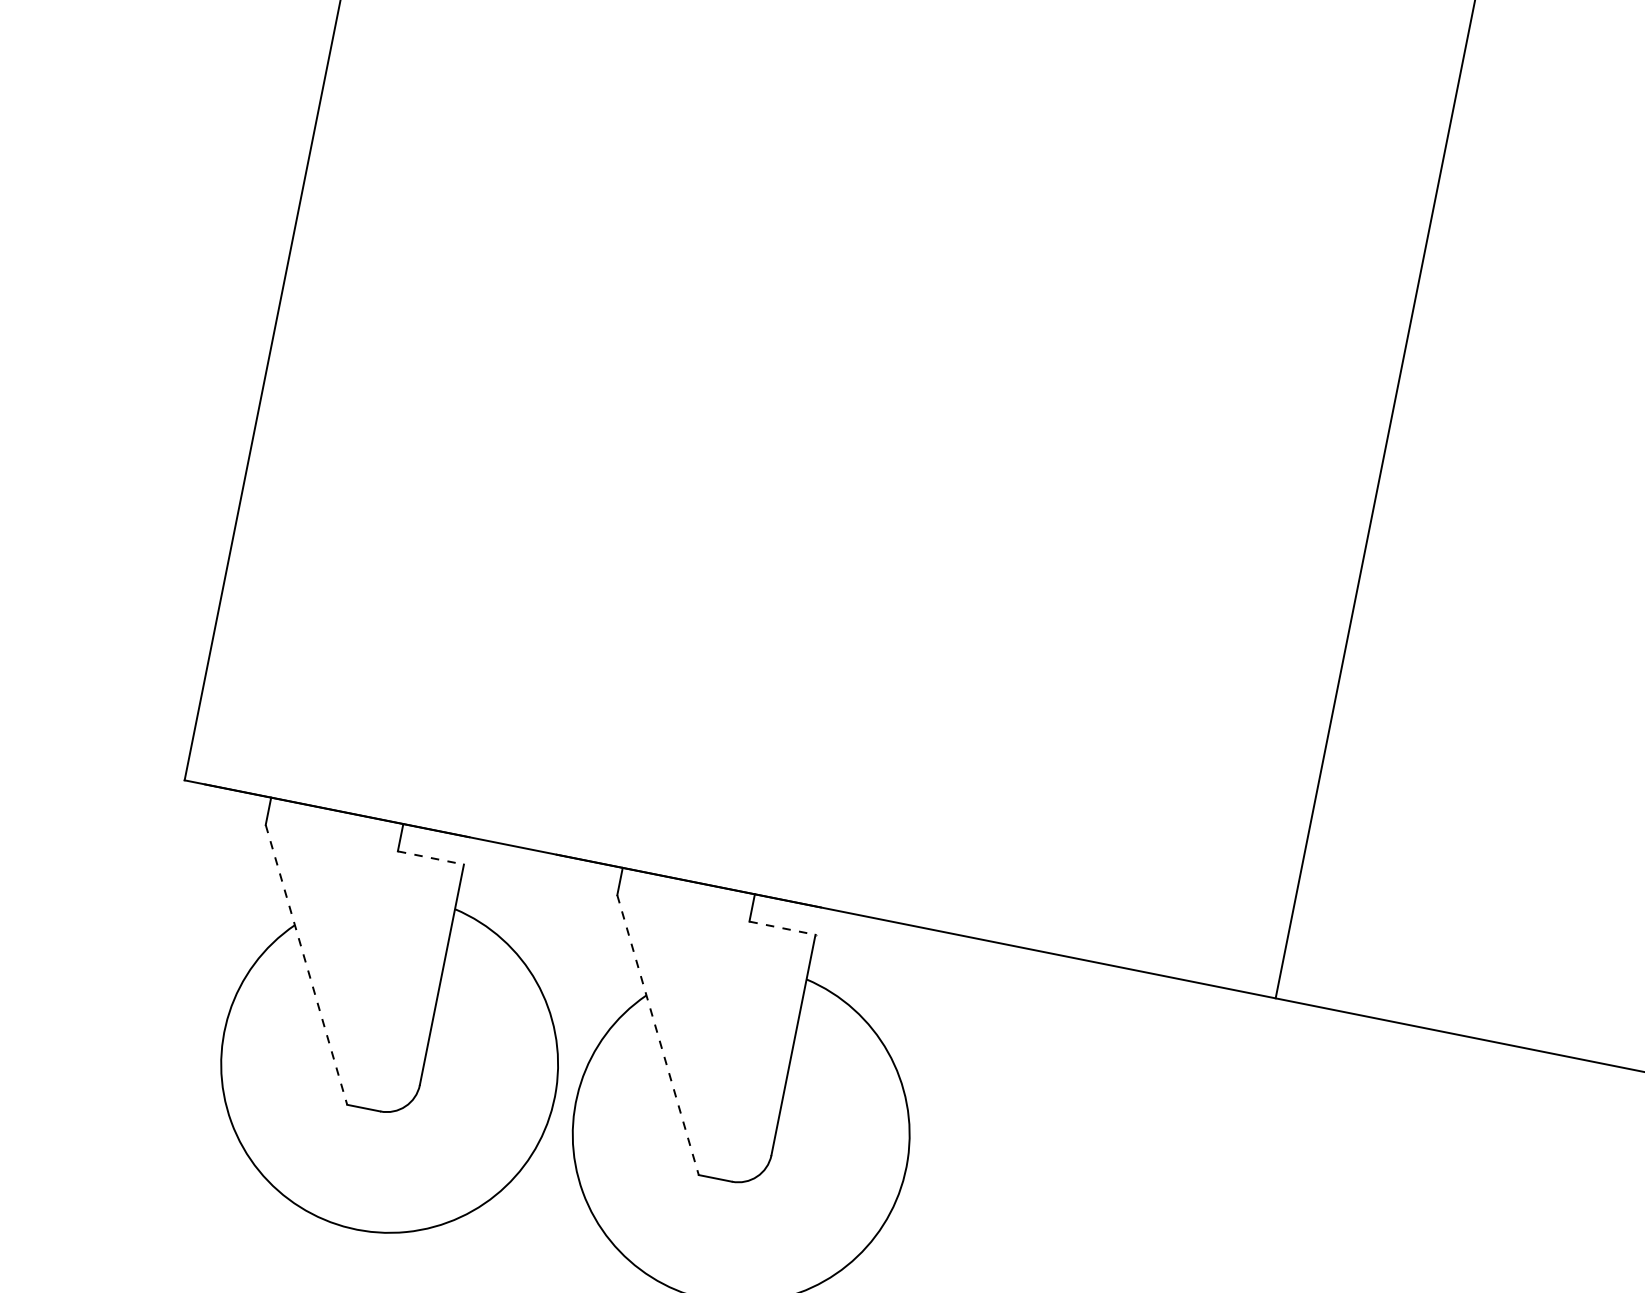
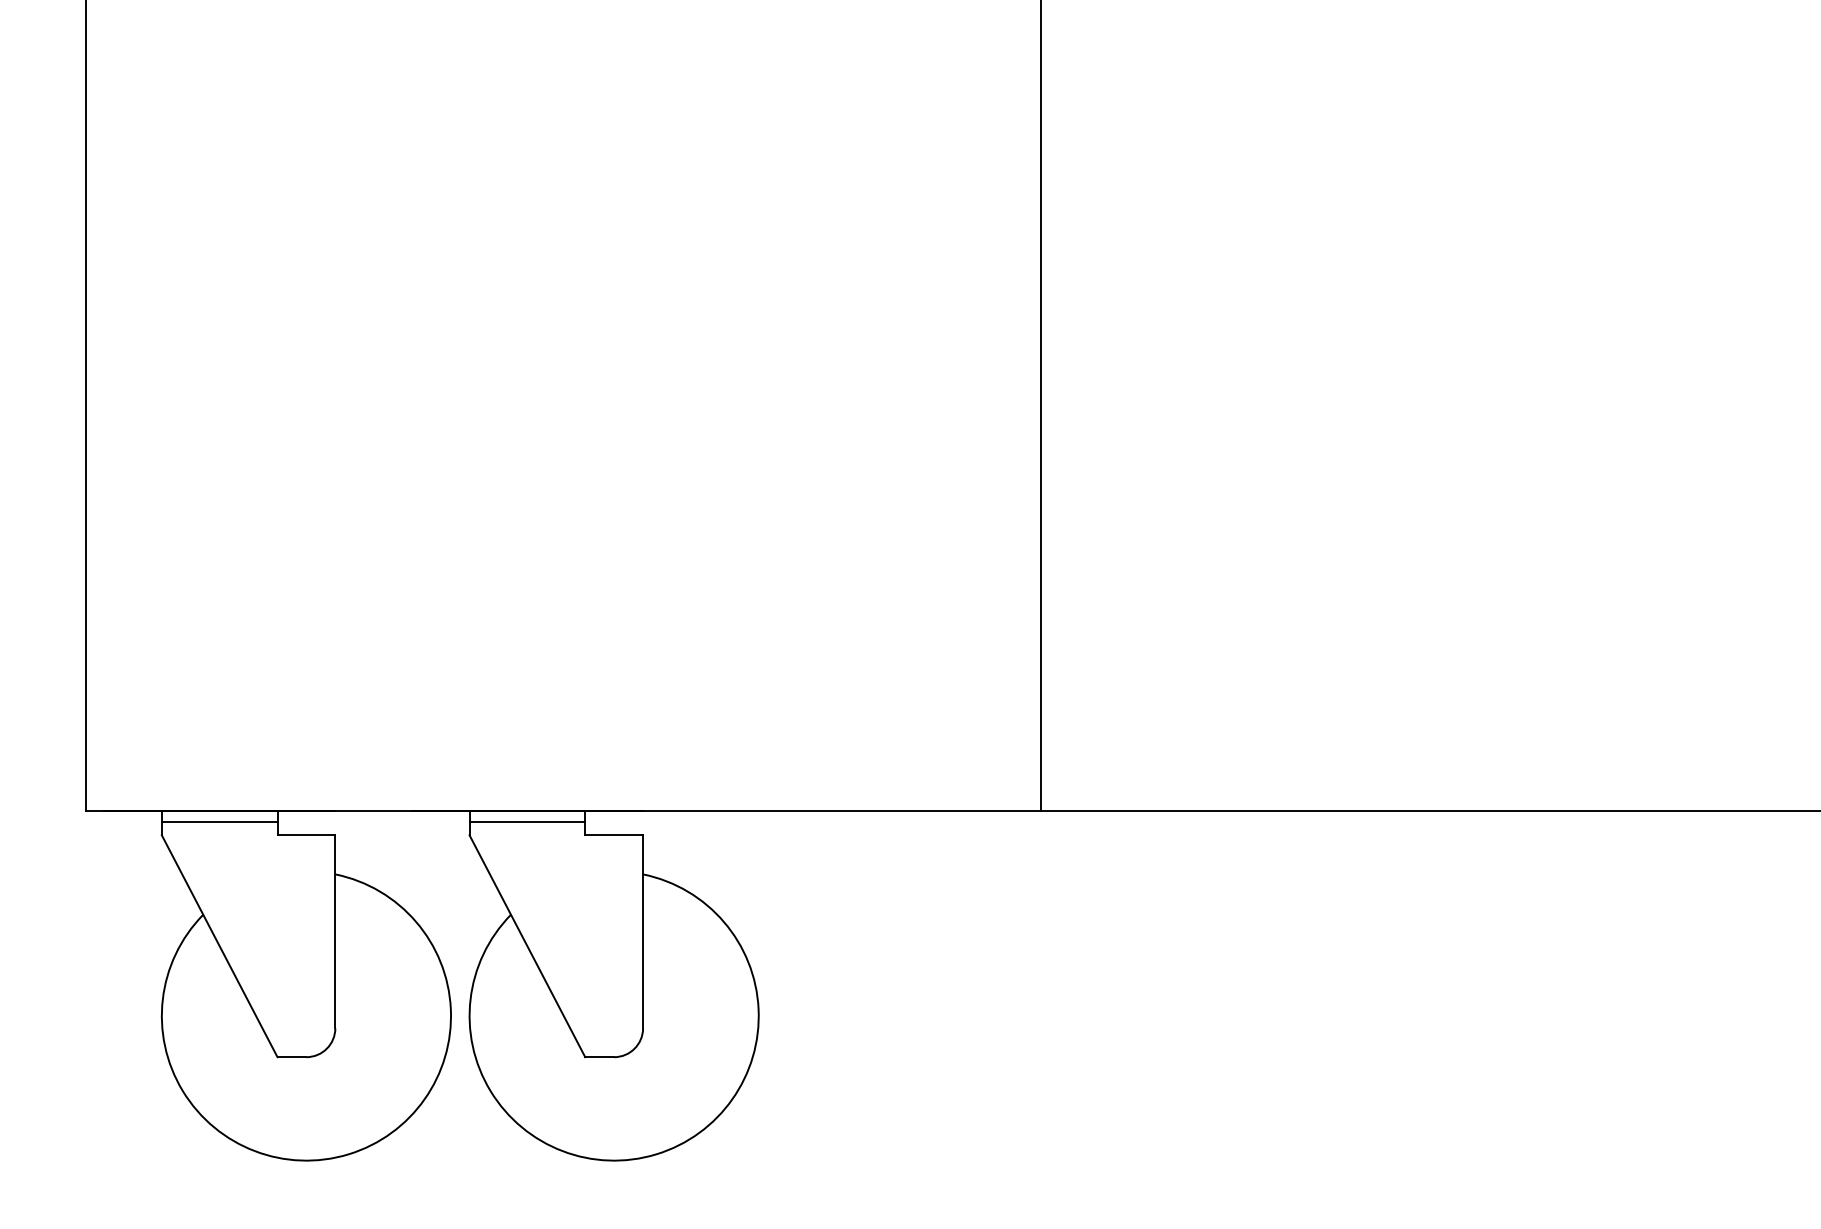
line: (334, 822) -> (219, 821), added
line: (430, 858) -> (306, 835), dashed -> solid
line: (686, 892) -> (527, 821), added
line: (782, 928) -> (614, 835), dashed -> solid
line: (306, 965) -> (219, 946), dashed -> solid
line: (658, 1035) -> (527, 946), dashed -> solid

